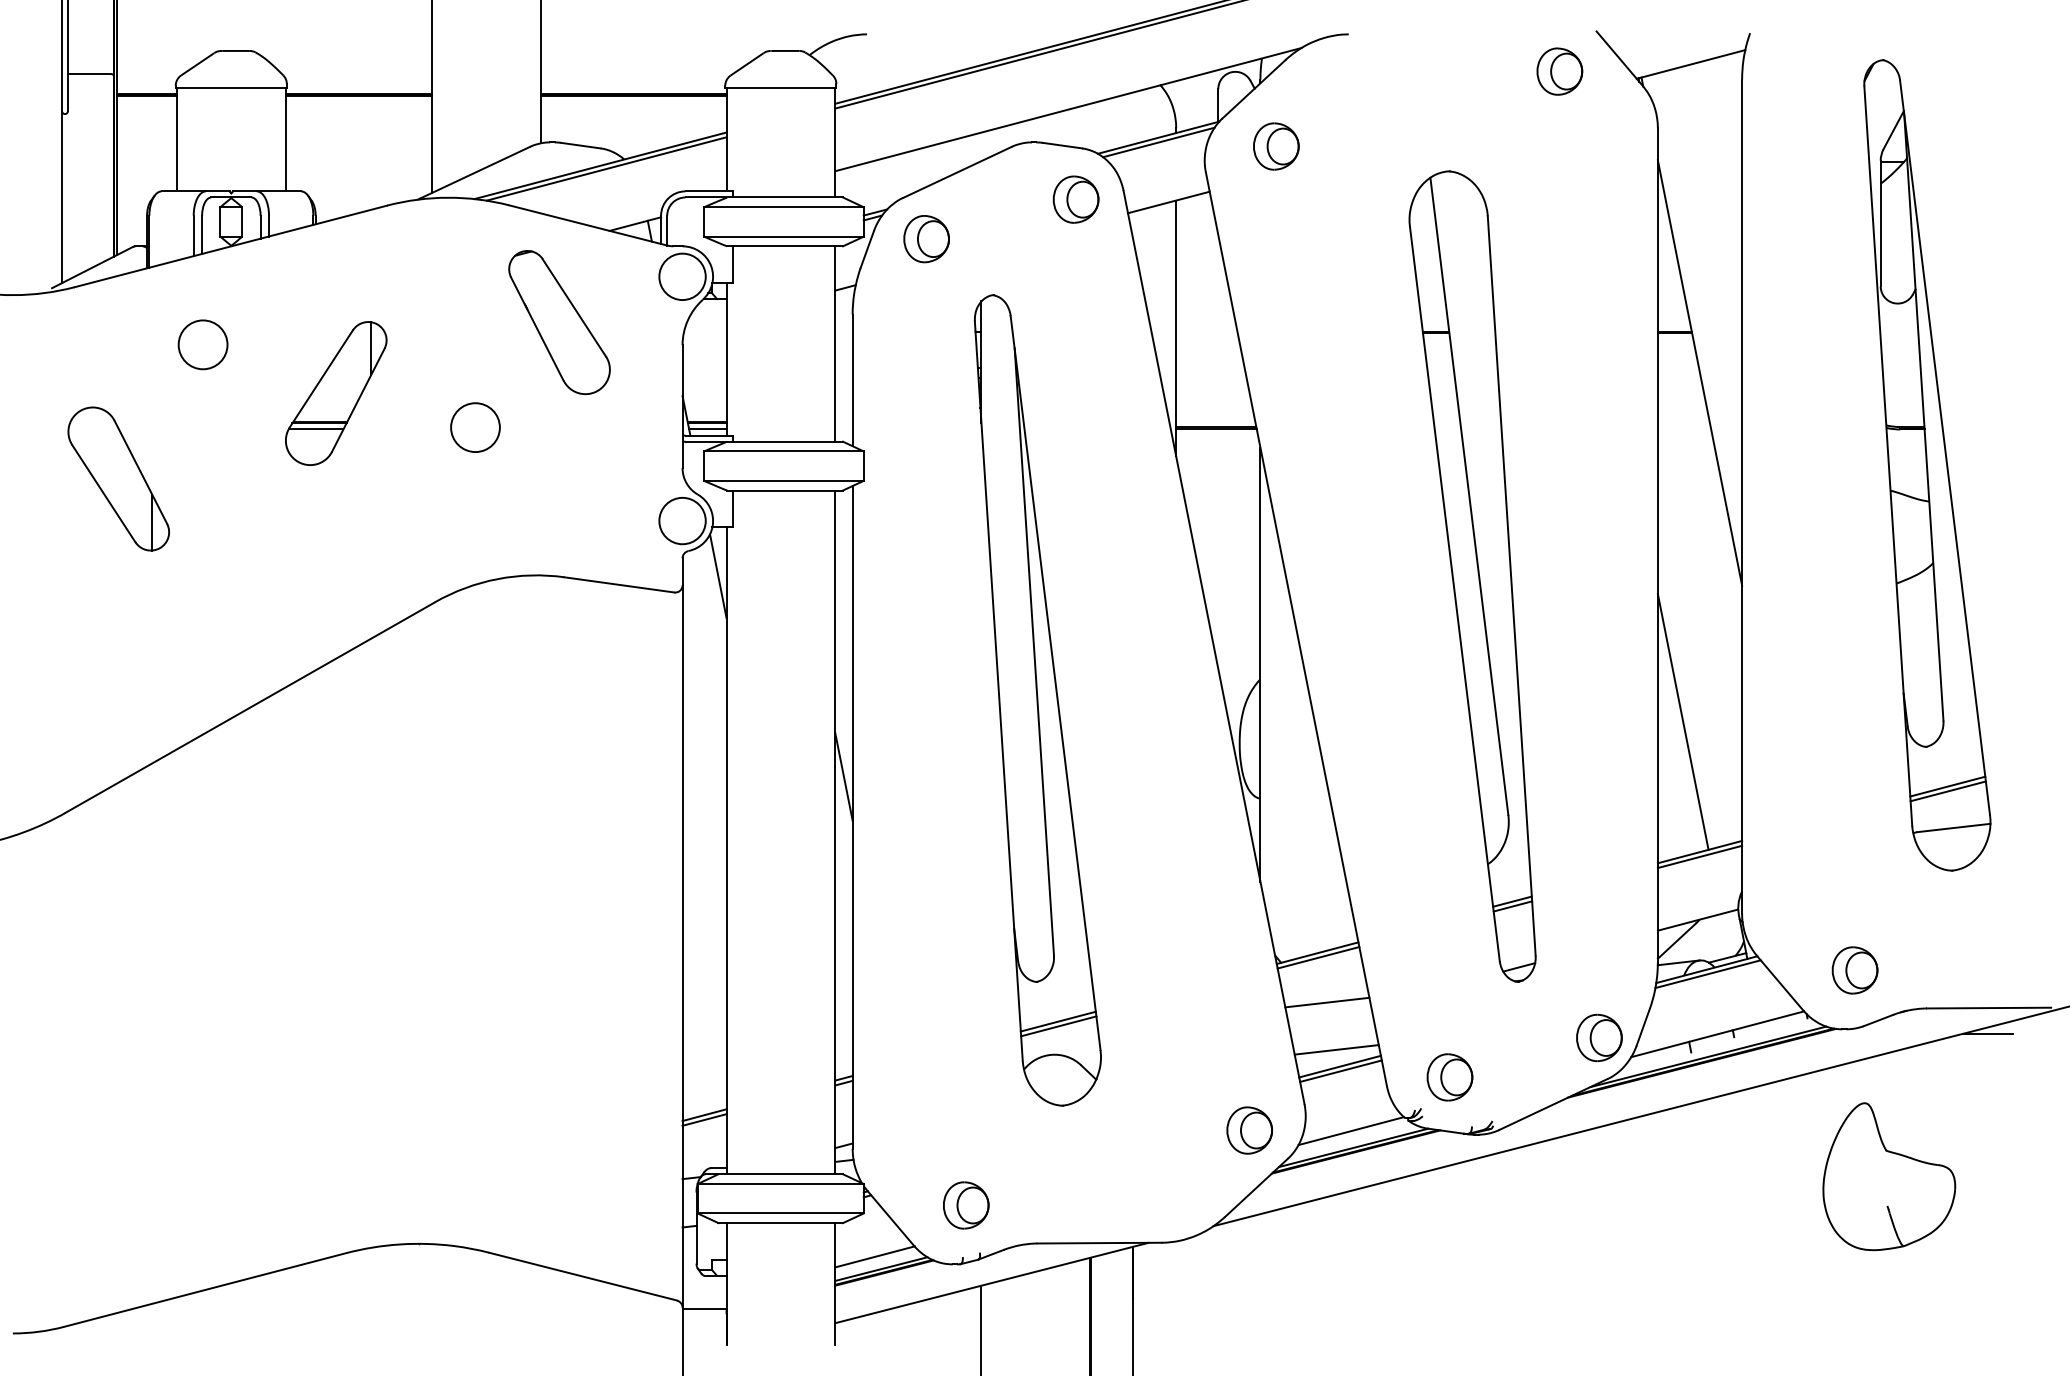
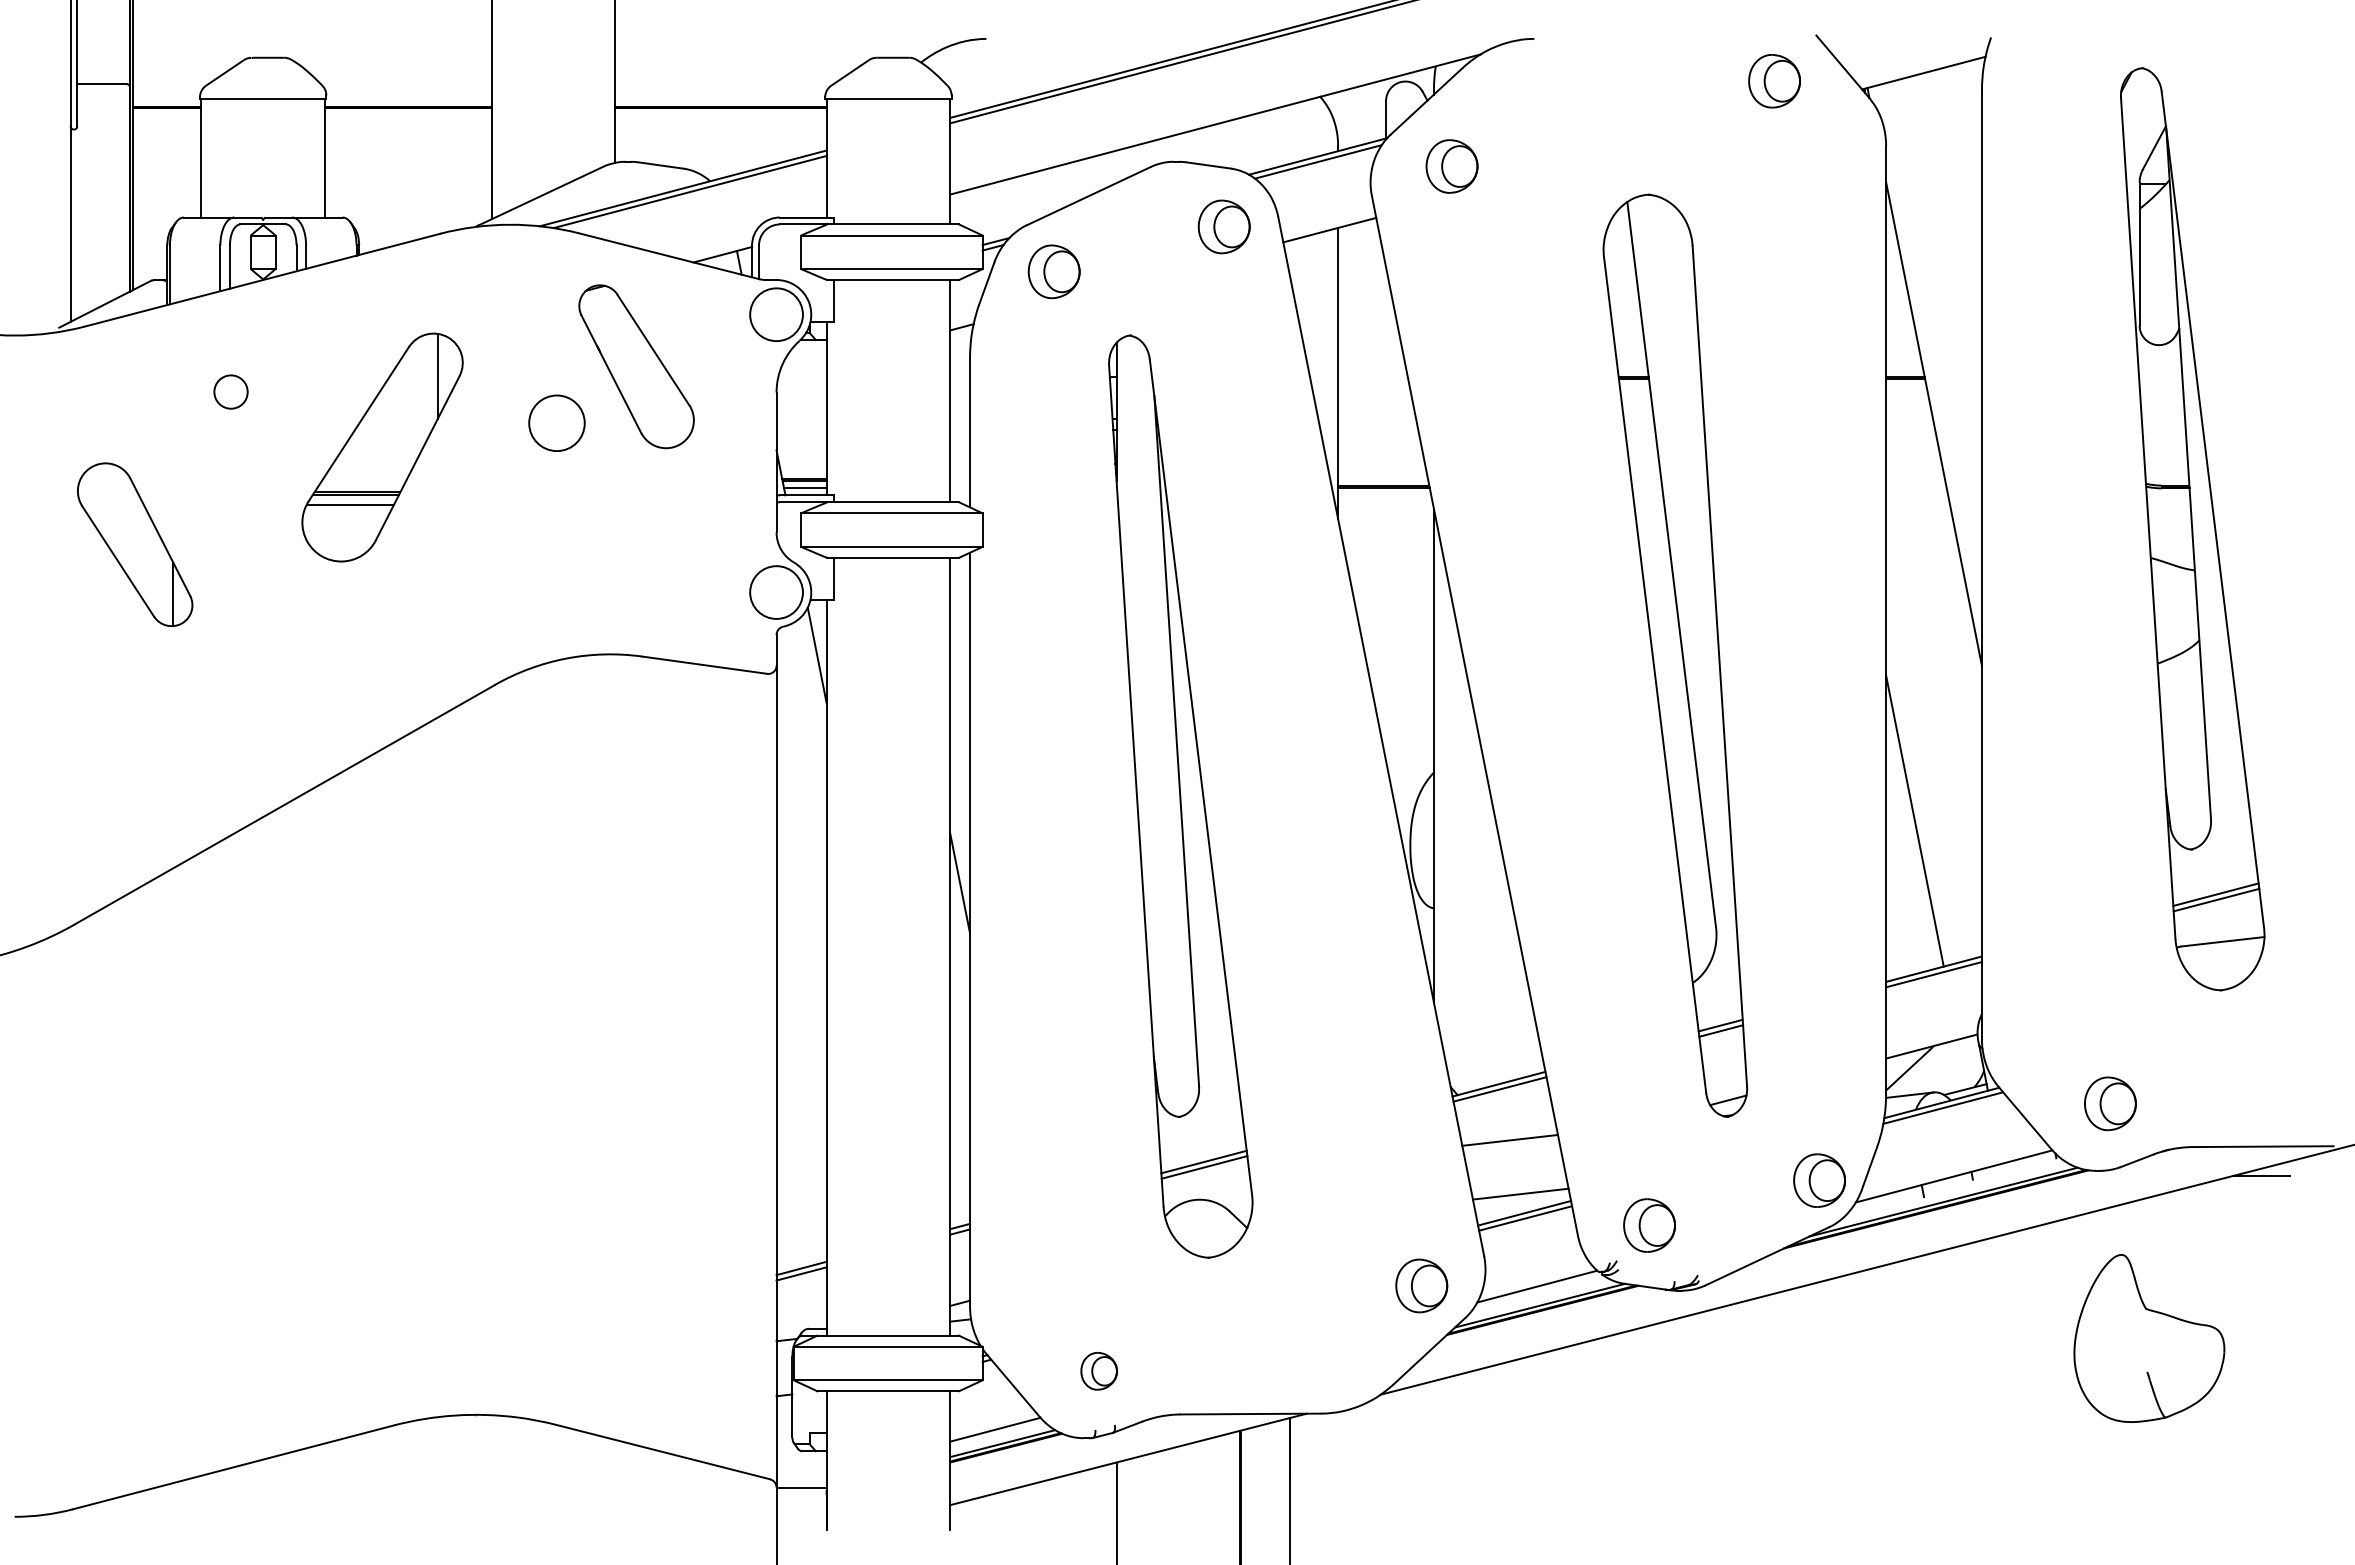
circle: (202, 344) -> (230, 391), size x0.6
part: (336, 393) -> (382, 447), size x1.4
circle: (475, 426) -> (556, 422), moved
part: (965, 1205) -> (1098, 1371), size x0.7

